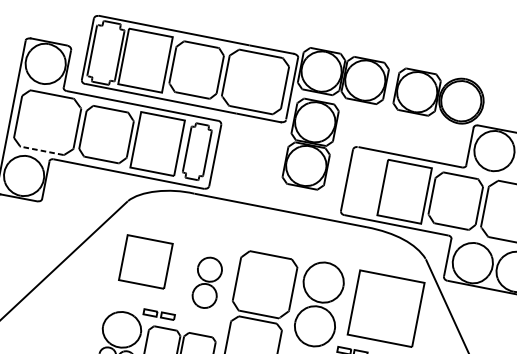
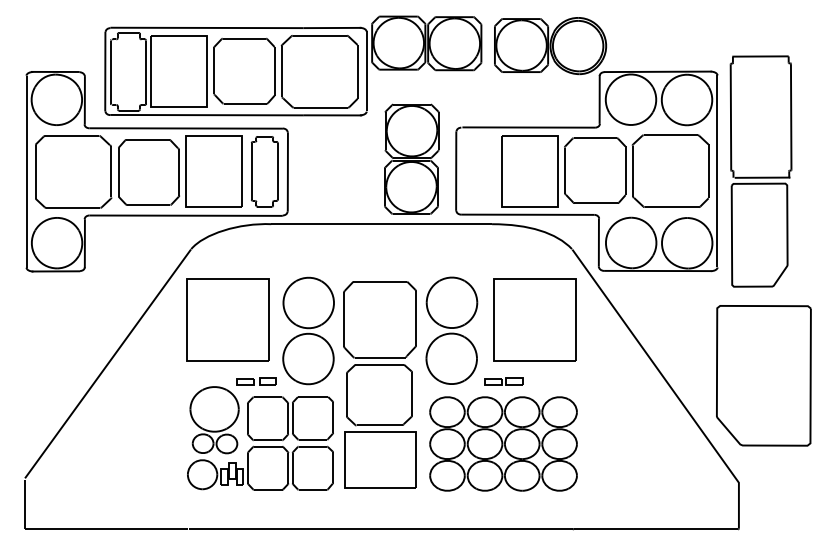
part: (310, 143) -> (411, 158), moved
line: (41, 150) -> (72, 207), dashed -> solid
part: (145, 261) -> (227, 319), size x1.43
part: (207, 282) -> (308, 330), size x1.67

